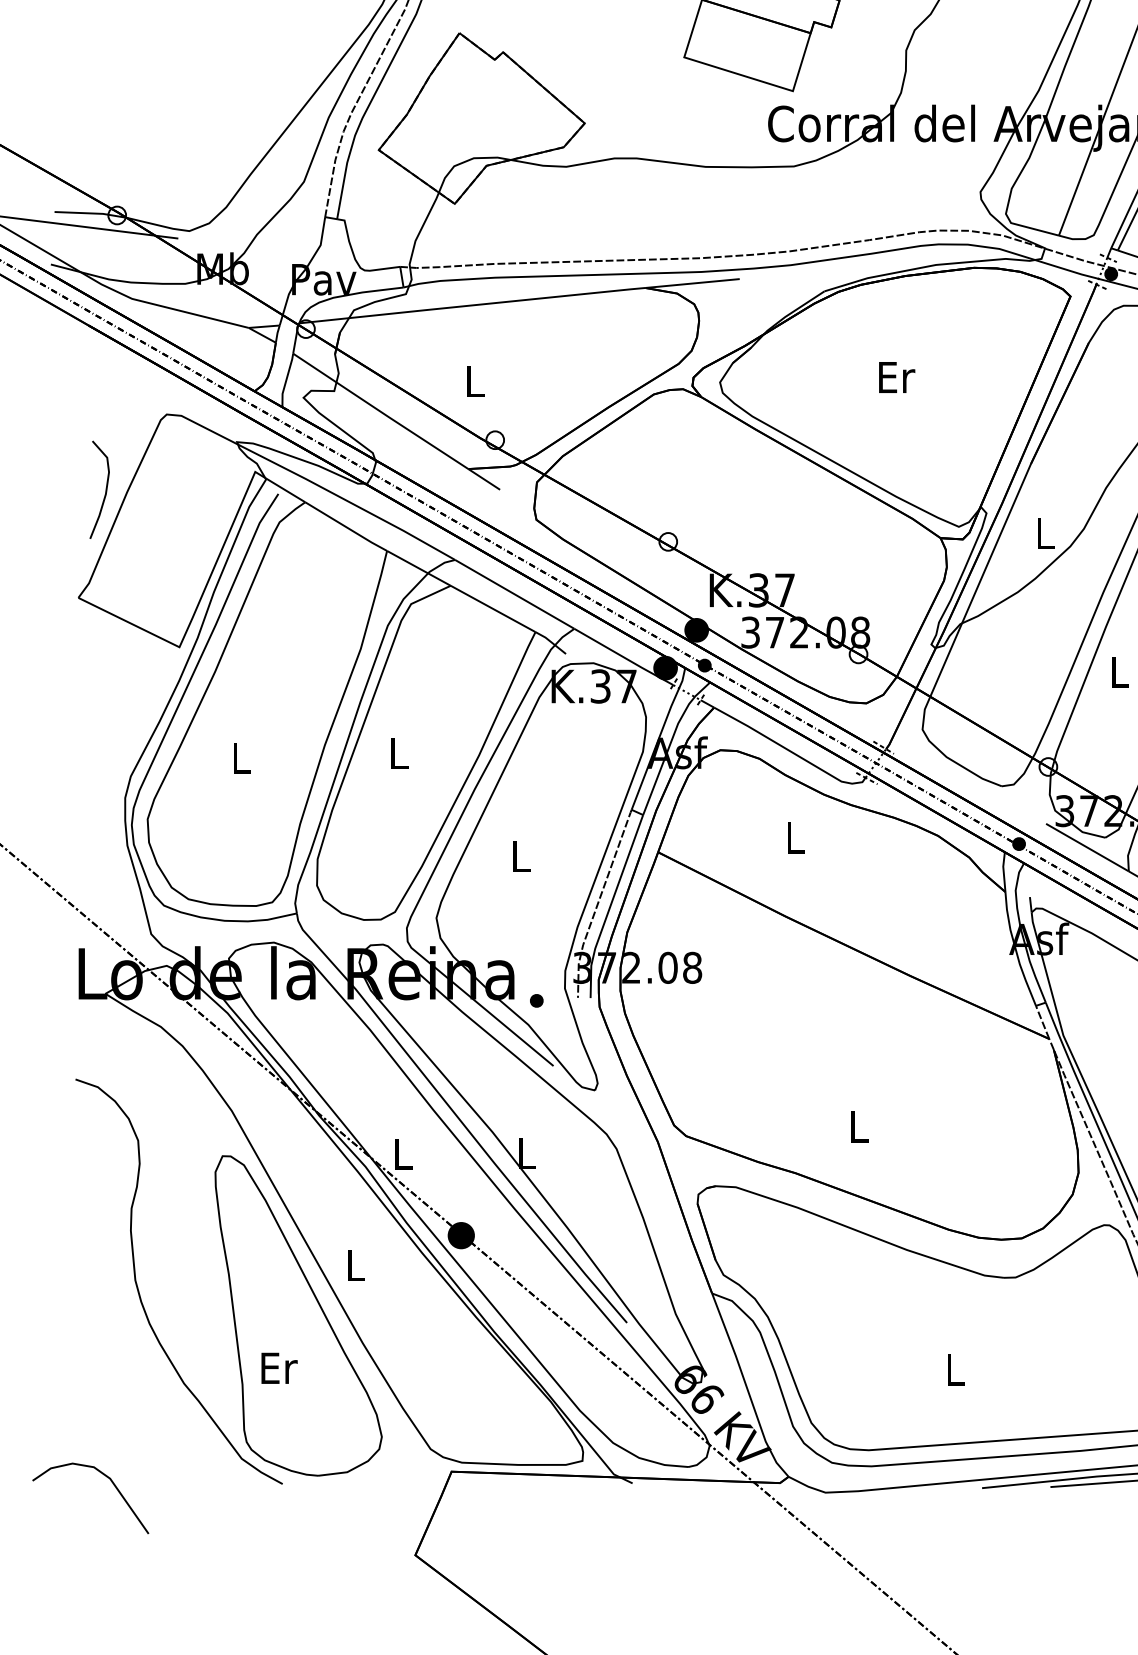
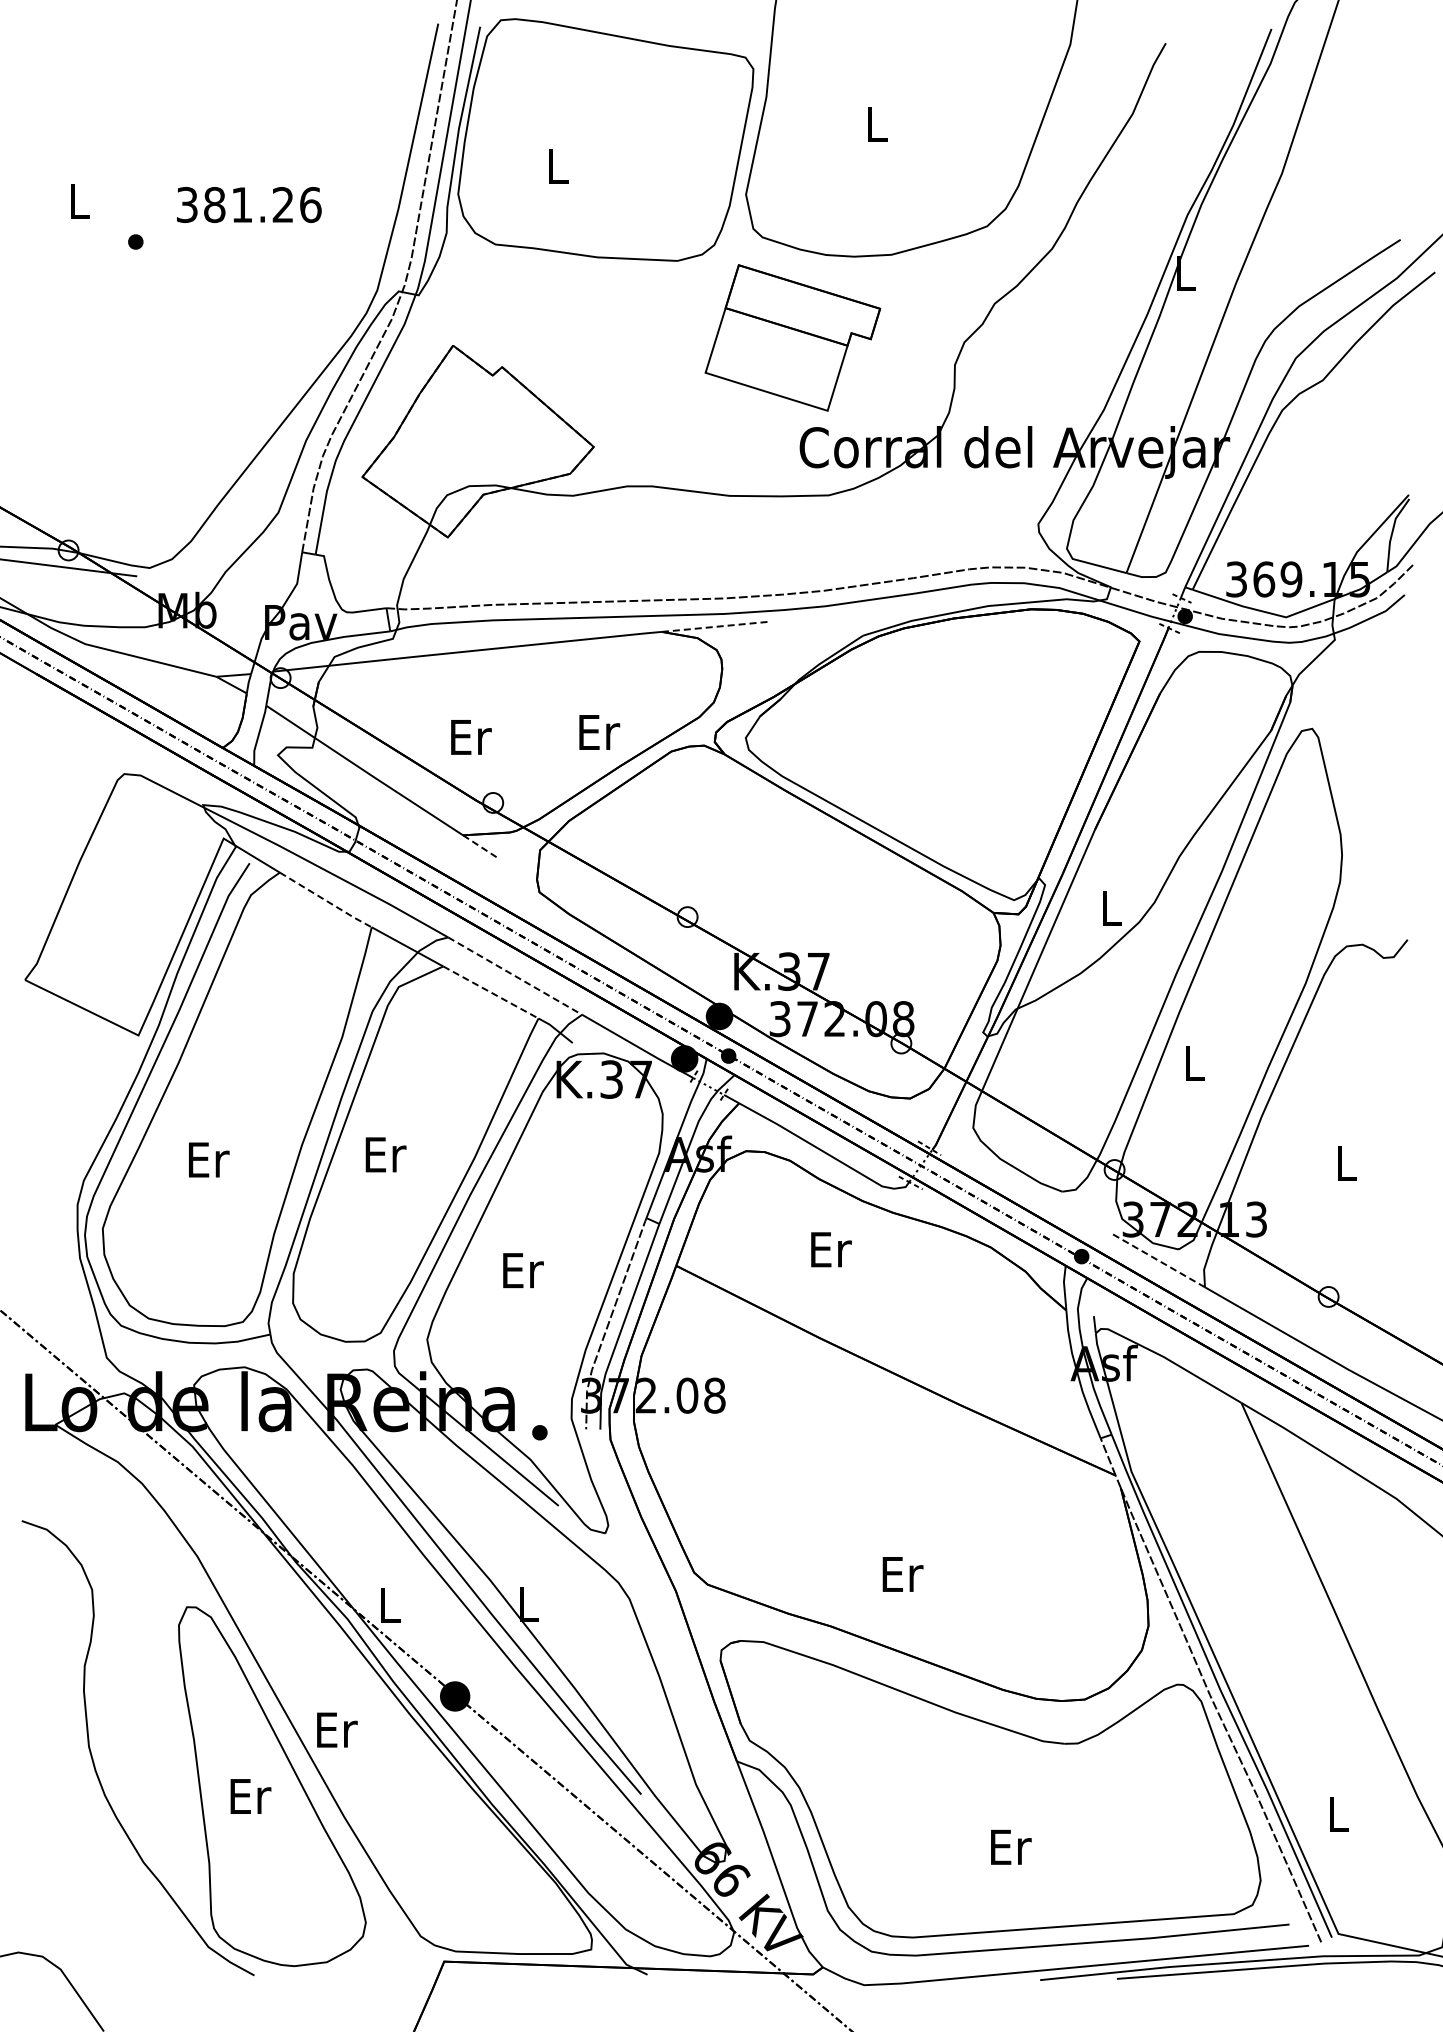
line: (693, 283) -> (715, 626), solid -> dashed
text: (896, 377) -> (599, 732), moved
text: (475, 381) -> (471, 737), L -> Er
line: (484, 479) -> (481, 847), solid -> dashed
curve: (105, 489) -> (55, 858), removed
line: (346, 527) -> (326, 900), solid -> dashed
line: (515, 594) -> (515, 976), solid -> dashed
line: (493, 608) -> (491, 992), solid -> dashed
text: (399, 753) -> (385, 1154), L -> Er
text: (242, 757) -> (209, 1159), L -> Er
text: (796, 837) -> (831, 1249), L -> Er
line: (1087, 847) -> (1158, 1260), solid -> dashed
text: (522, 856) -> (523, 1270), L -> Er
text: (859, 1127) -> (902, 1574), L -> Er
text: (356, 1265) -> (337, 1729), L -> Er
text: (279, 1368) -> (250, 1796), moved
text: (956, 1369) -> (1011, 1846), L -> Er

